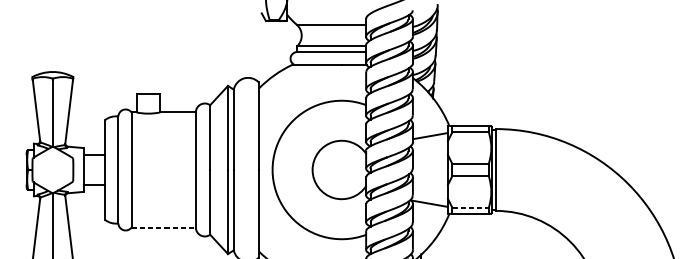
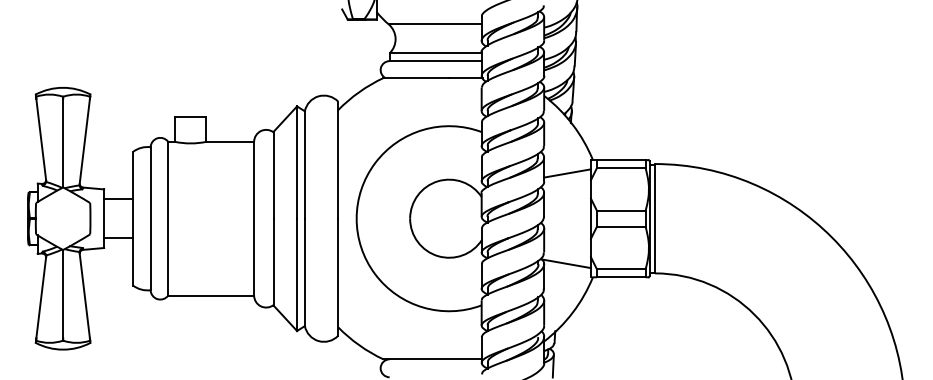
line: (470, 207) -> (621, 269), dashed -> solid
line: (163, 227) -> (211, 295), dashed -> solid

